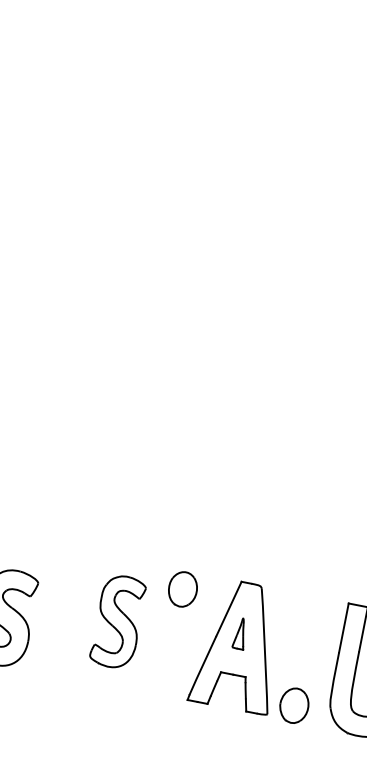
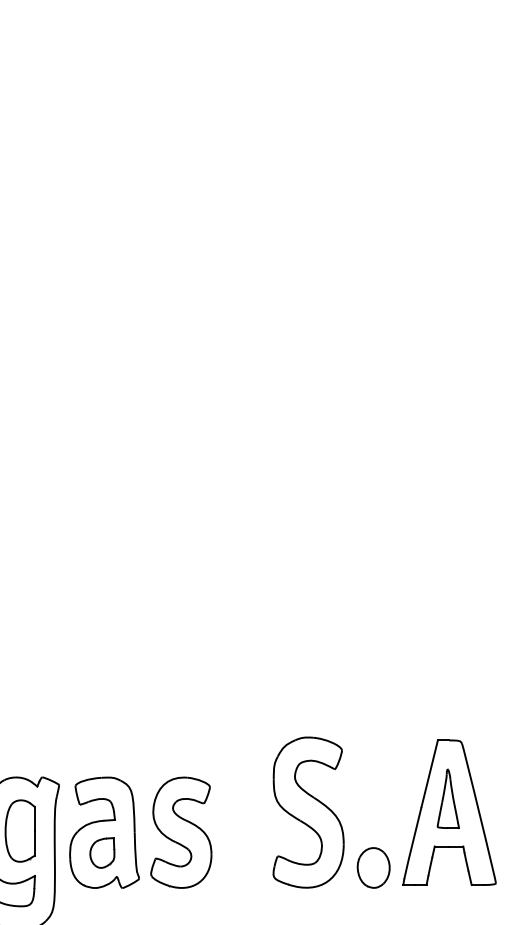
part: (182, 589) -> (373, 867), moved
part: (118, 621) -> (308, 812), size x1.43
part: (240, 633) -> (447, 798), size x1.67

